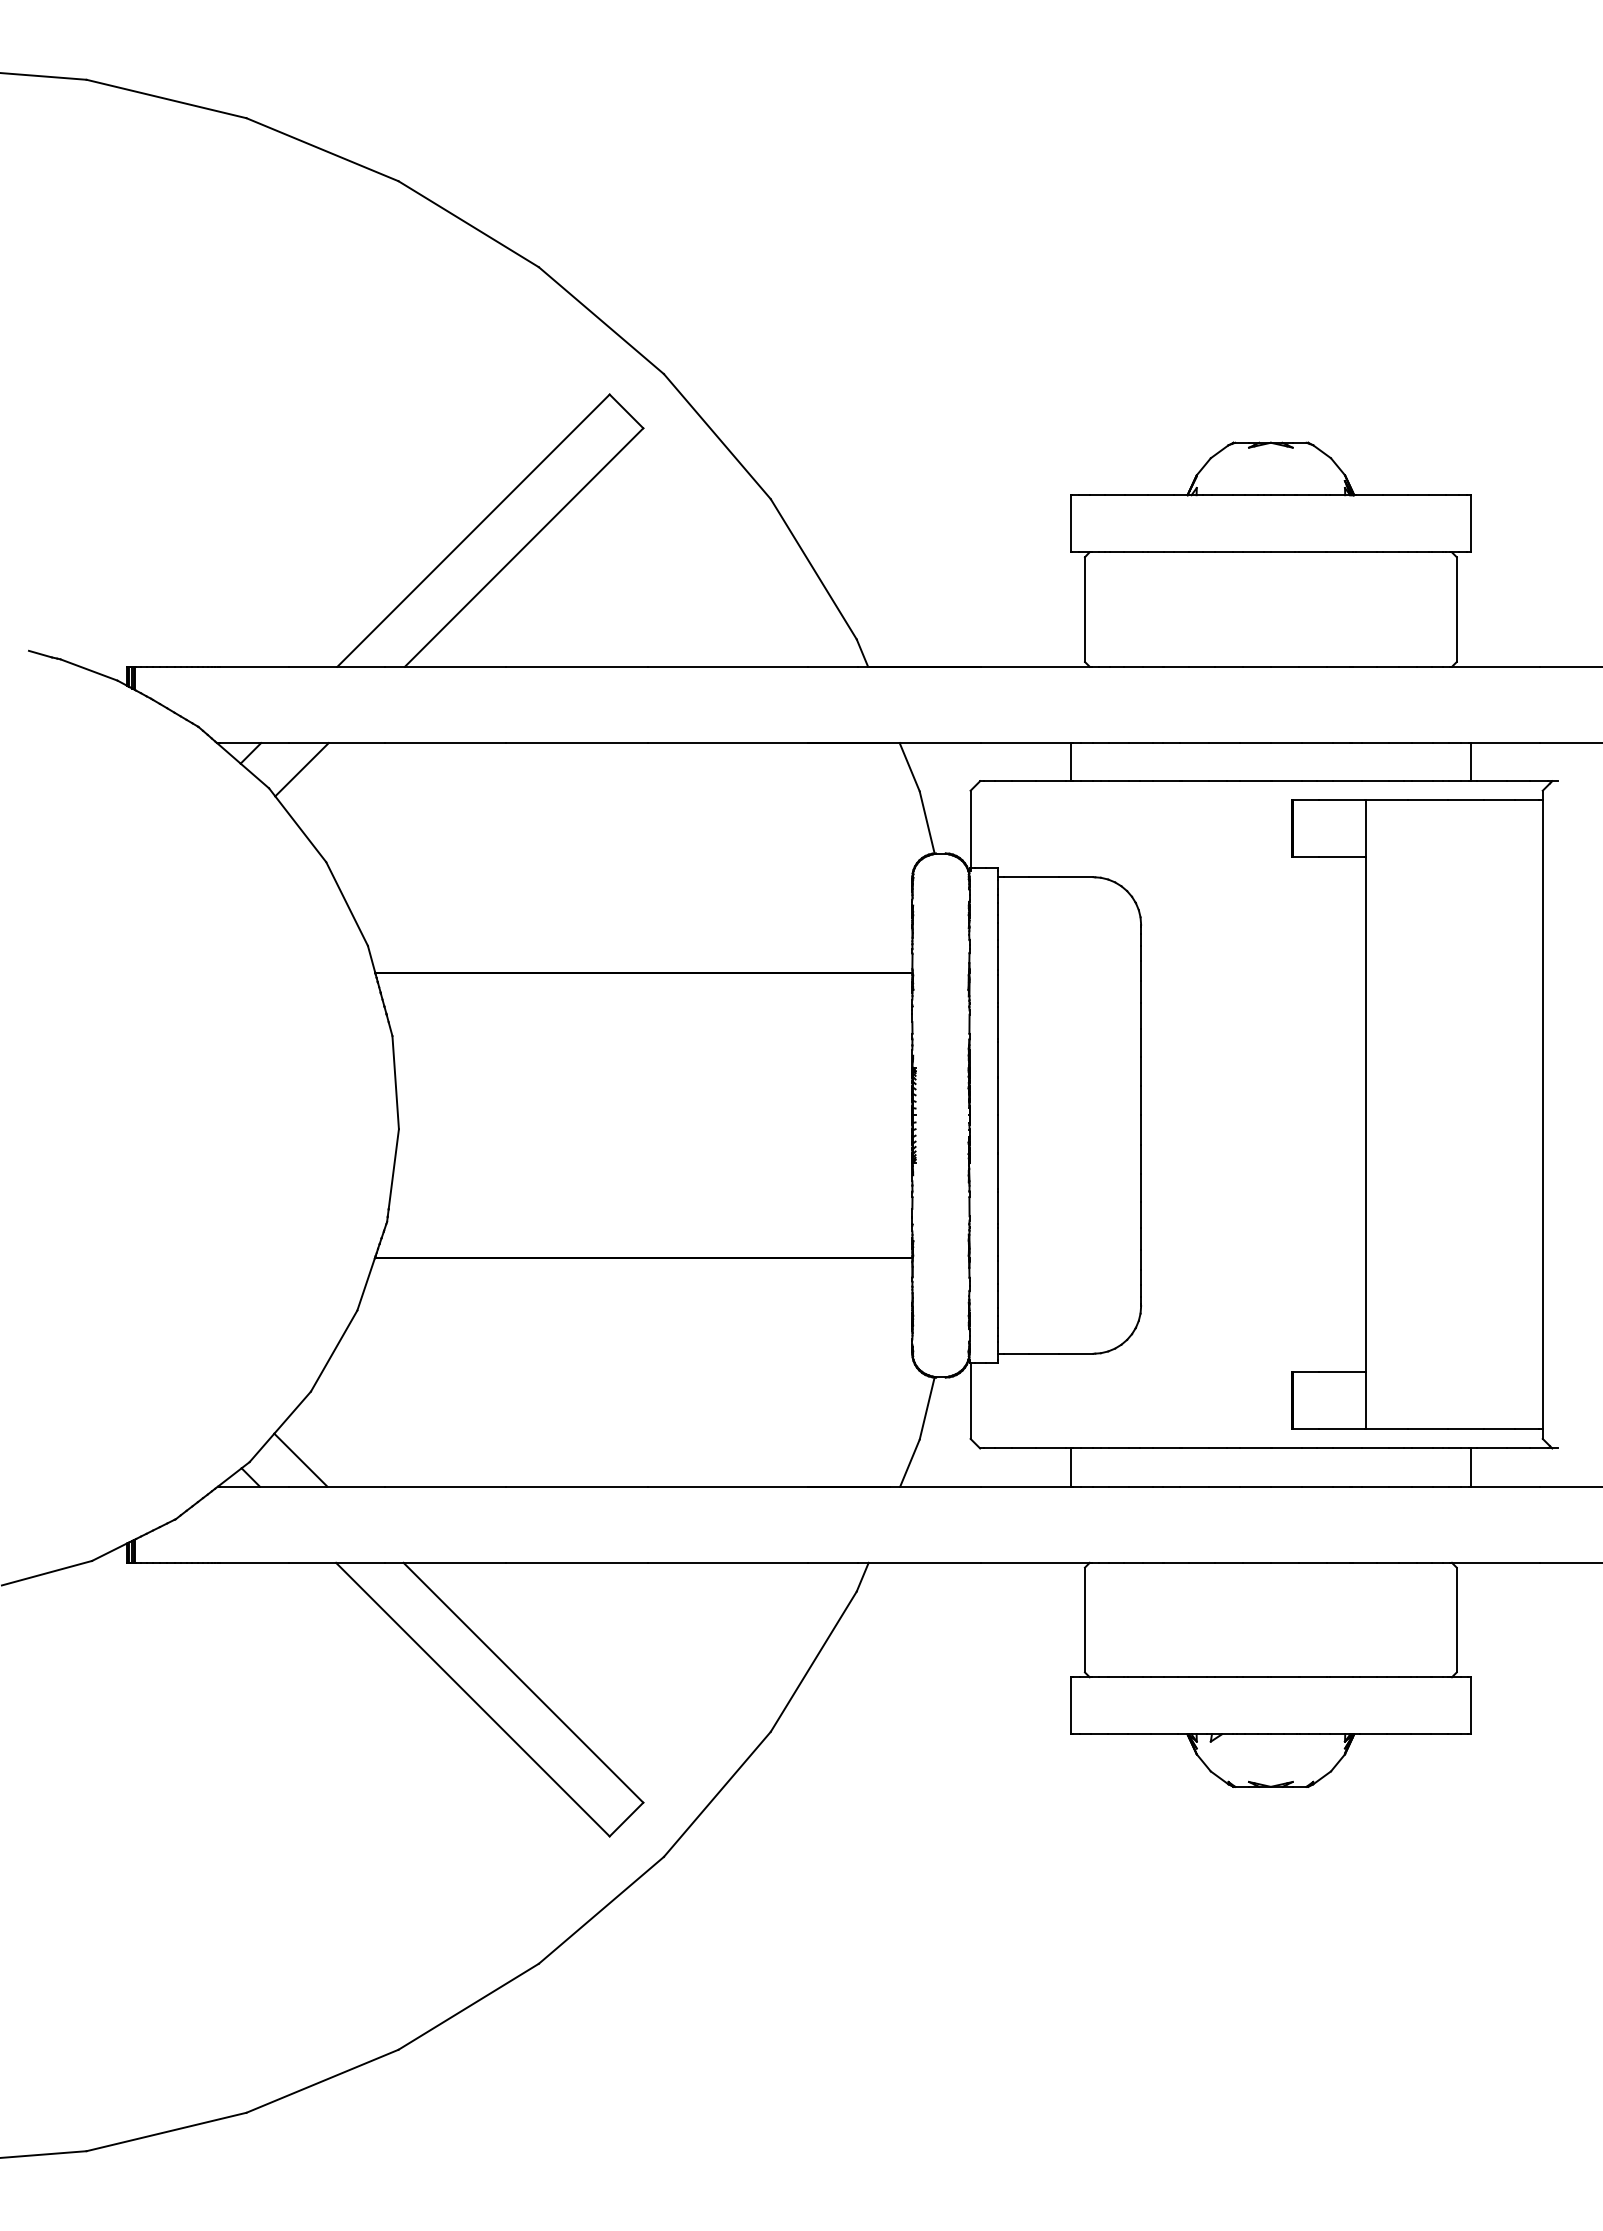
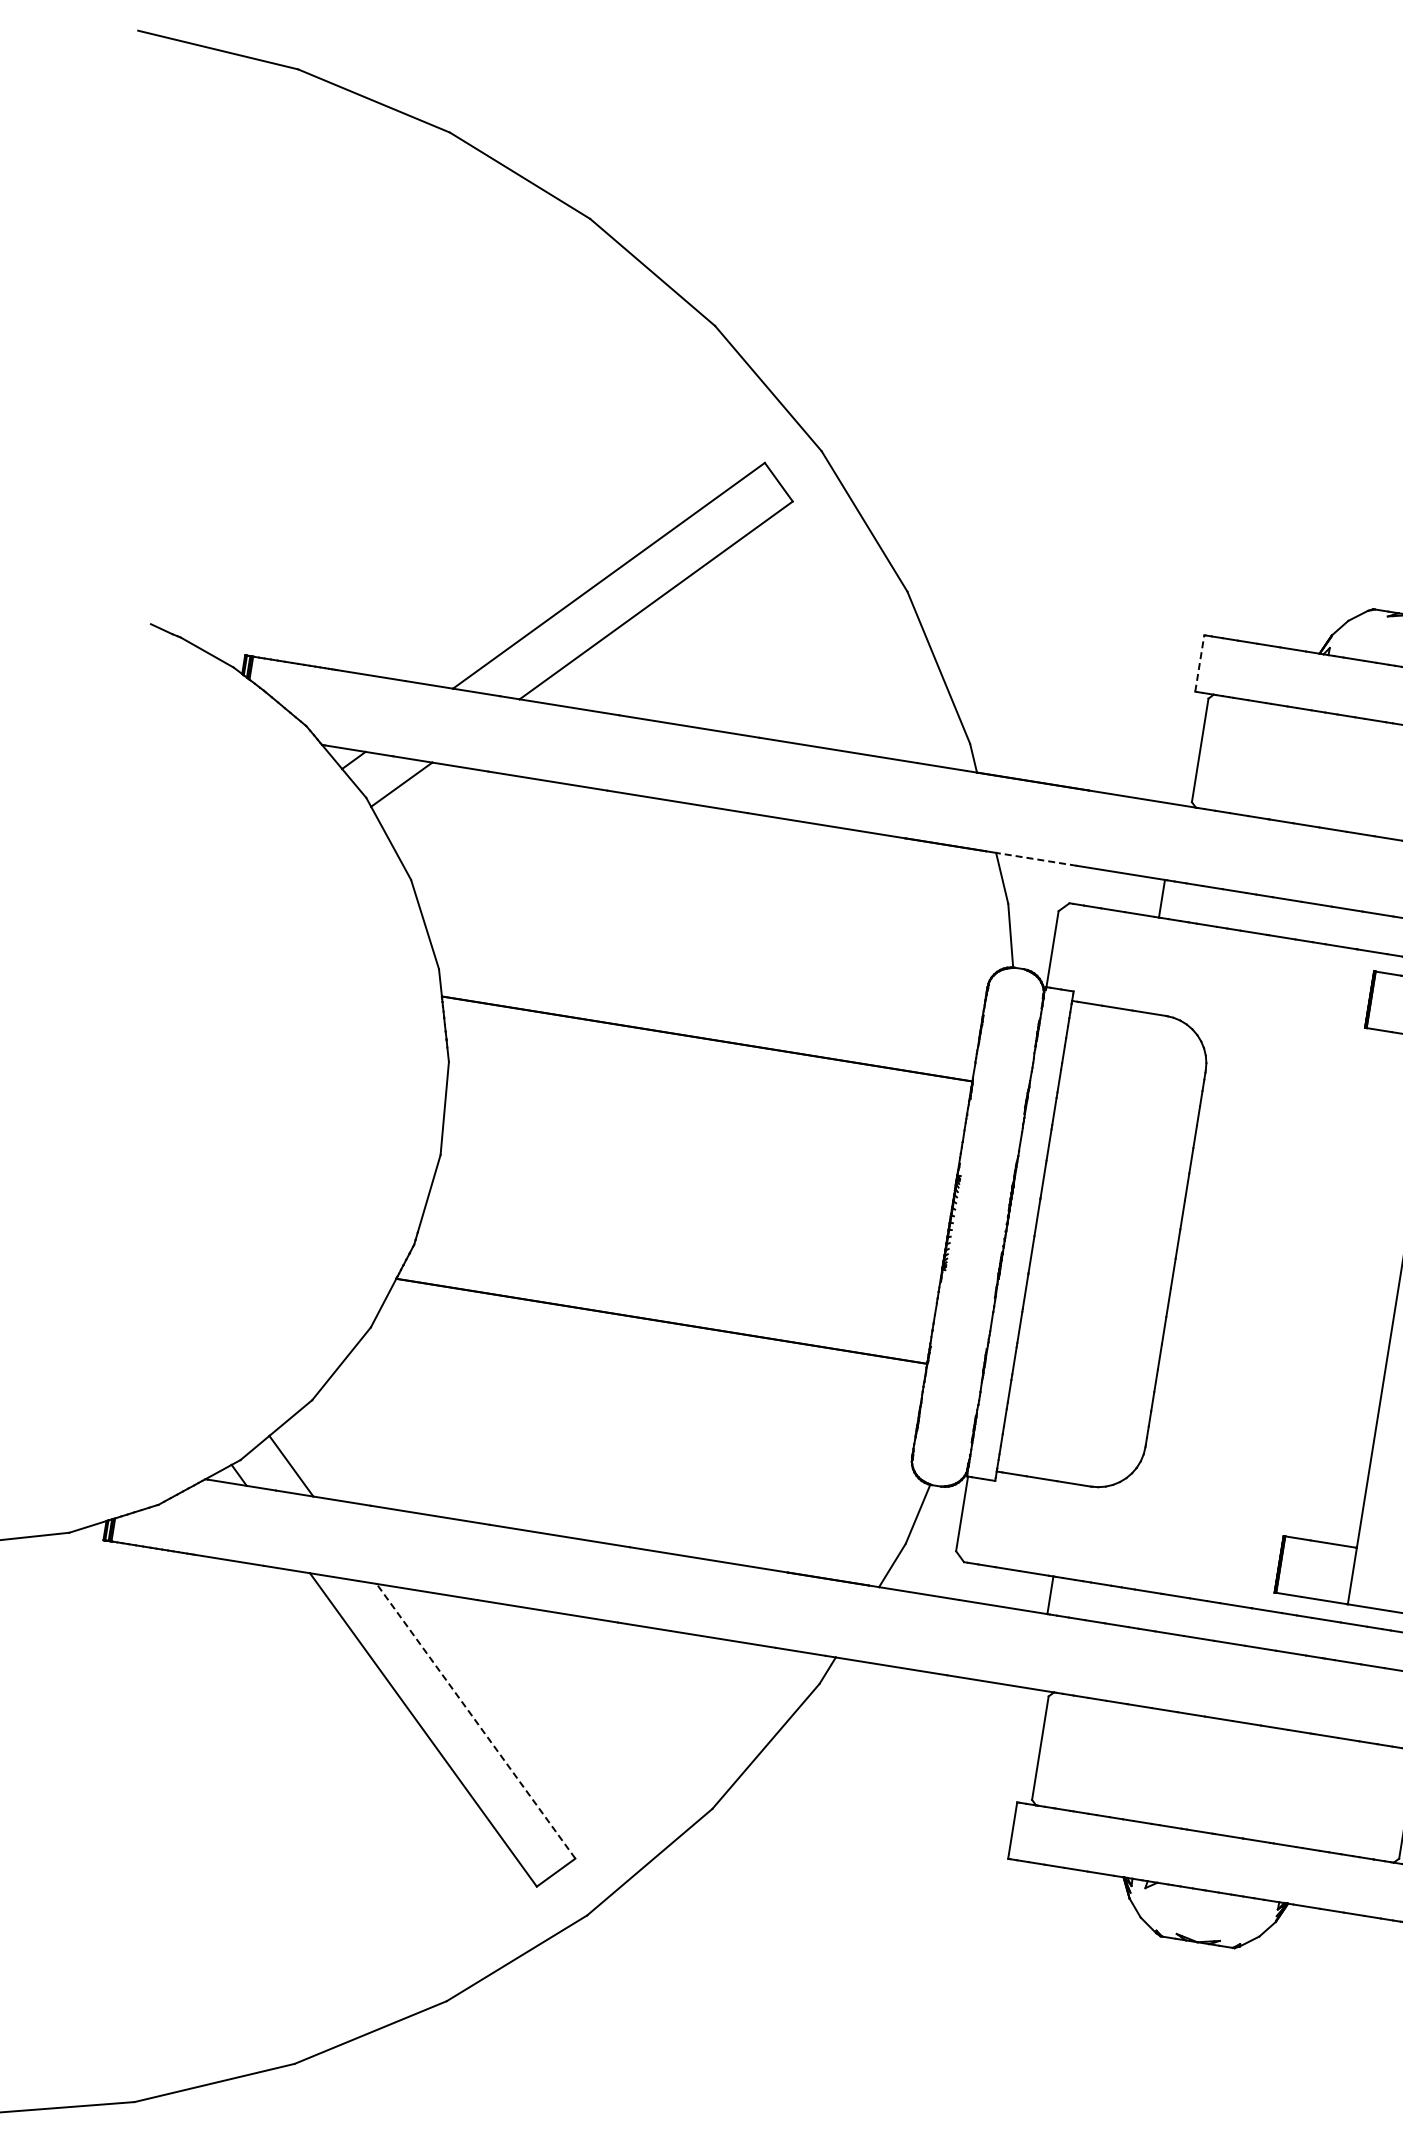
line: (1070, 523) -> (1199, 663), solid -> dashed
line: (940, 743) -> (1036, 859), solid -> dashed
line: (523, 1682) -> (476, 1721), solid -> dashed

